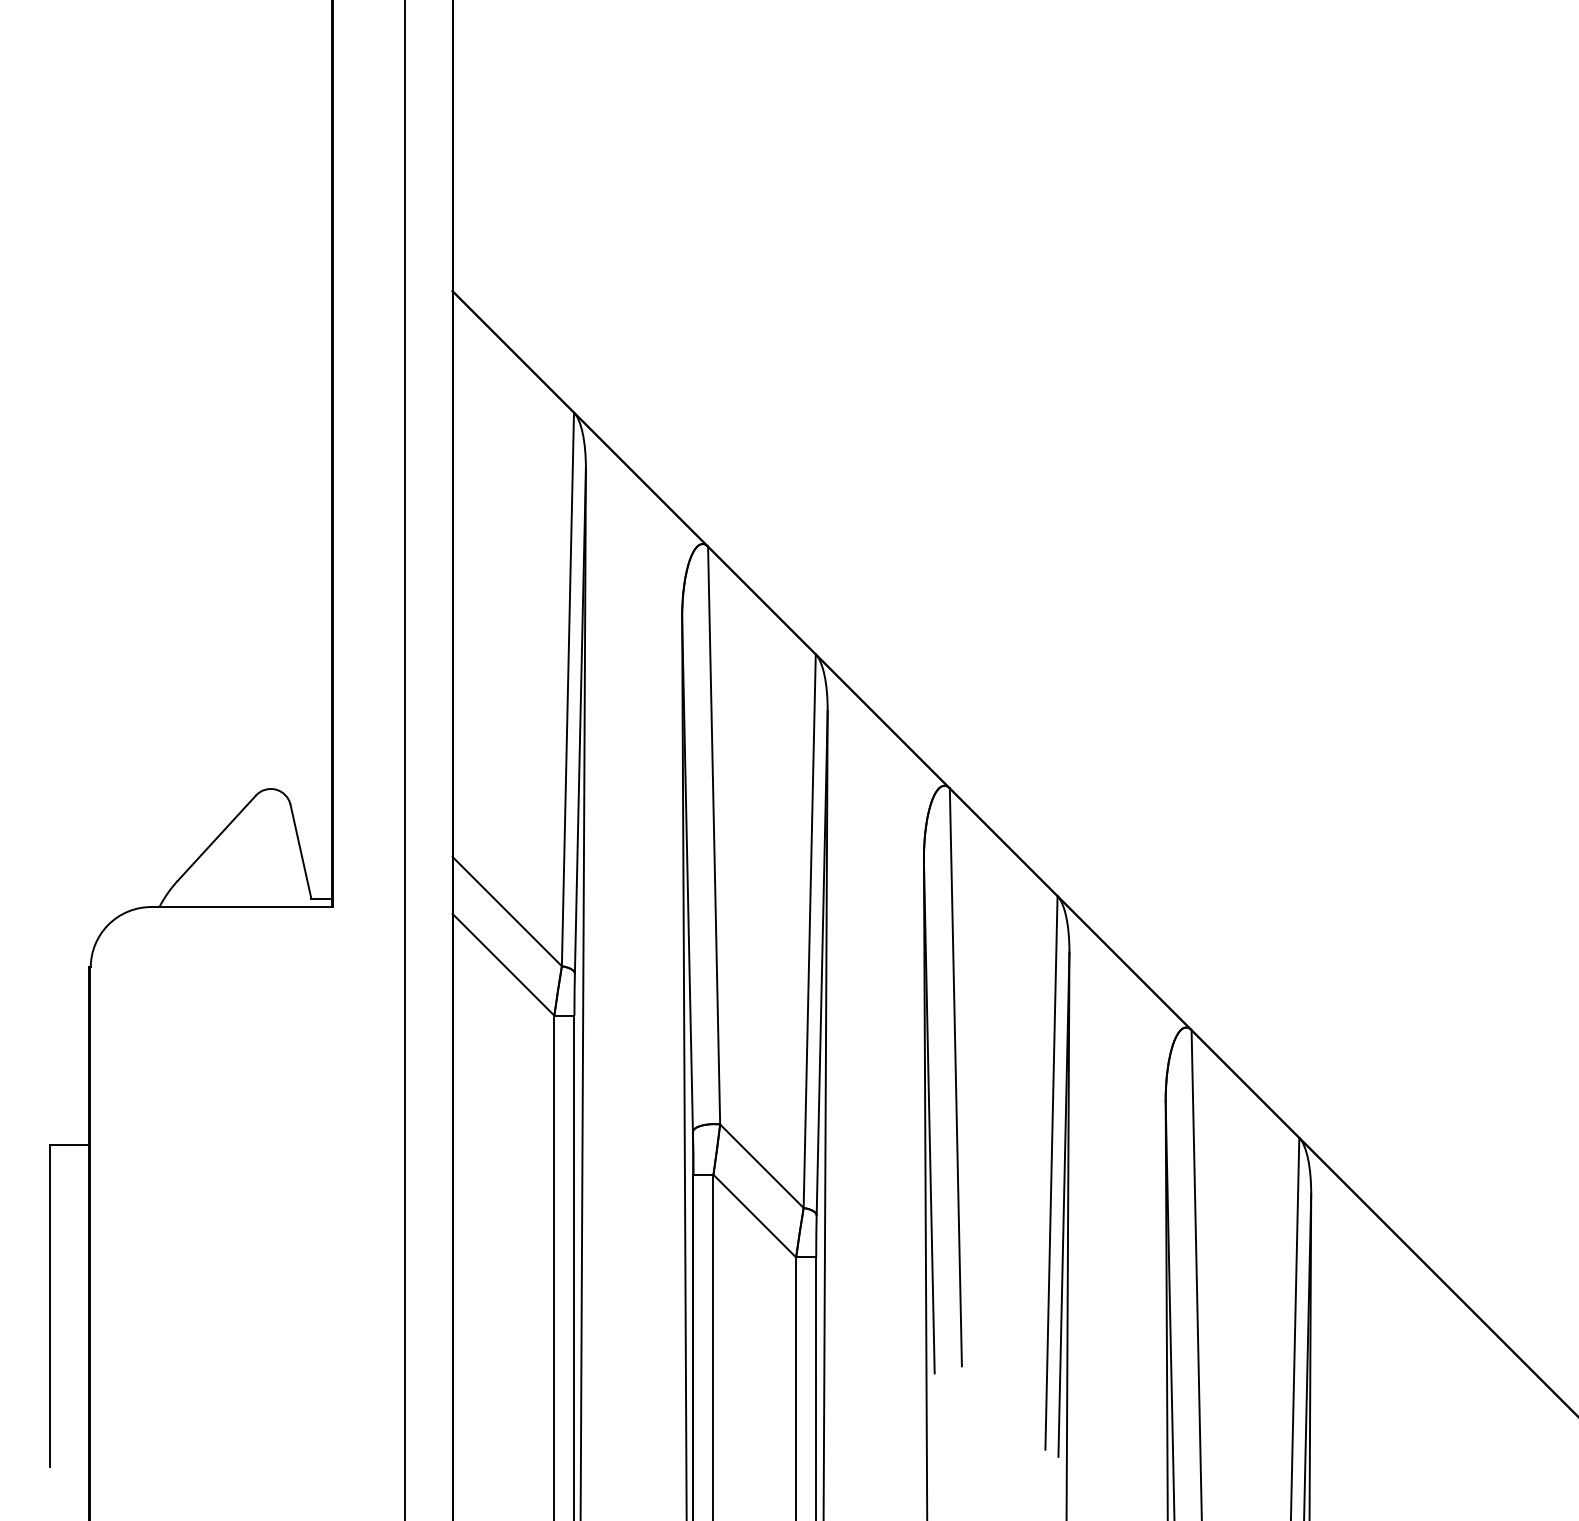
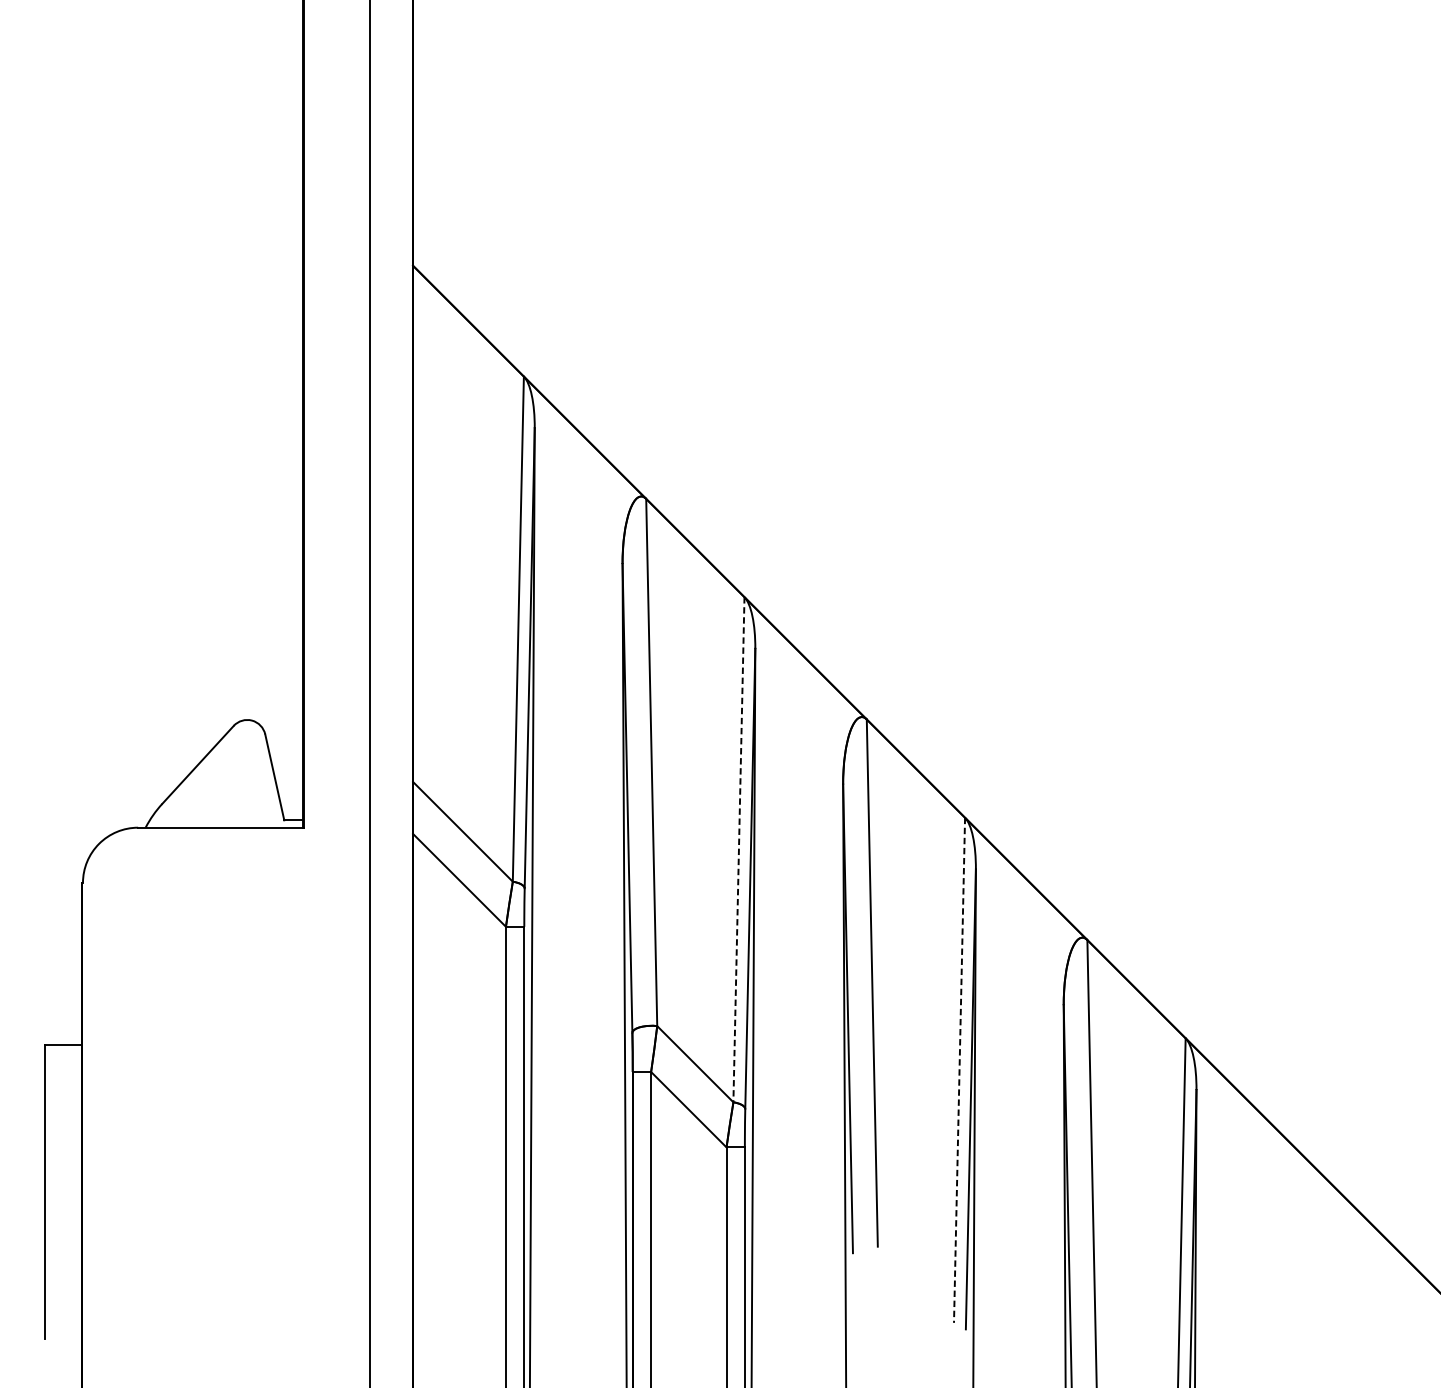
line: (809, 931) -> (738, 850), solid -> dashed
line: (1051, 1172) -> (959, 1069), solid -> dashed

